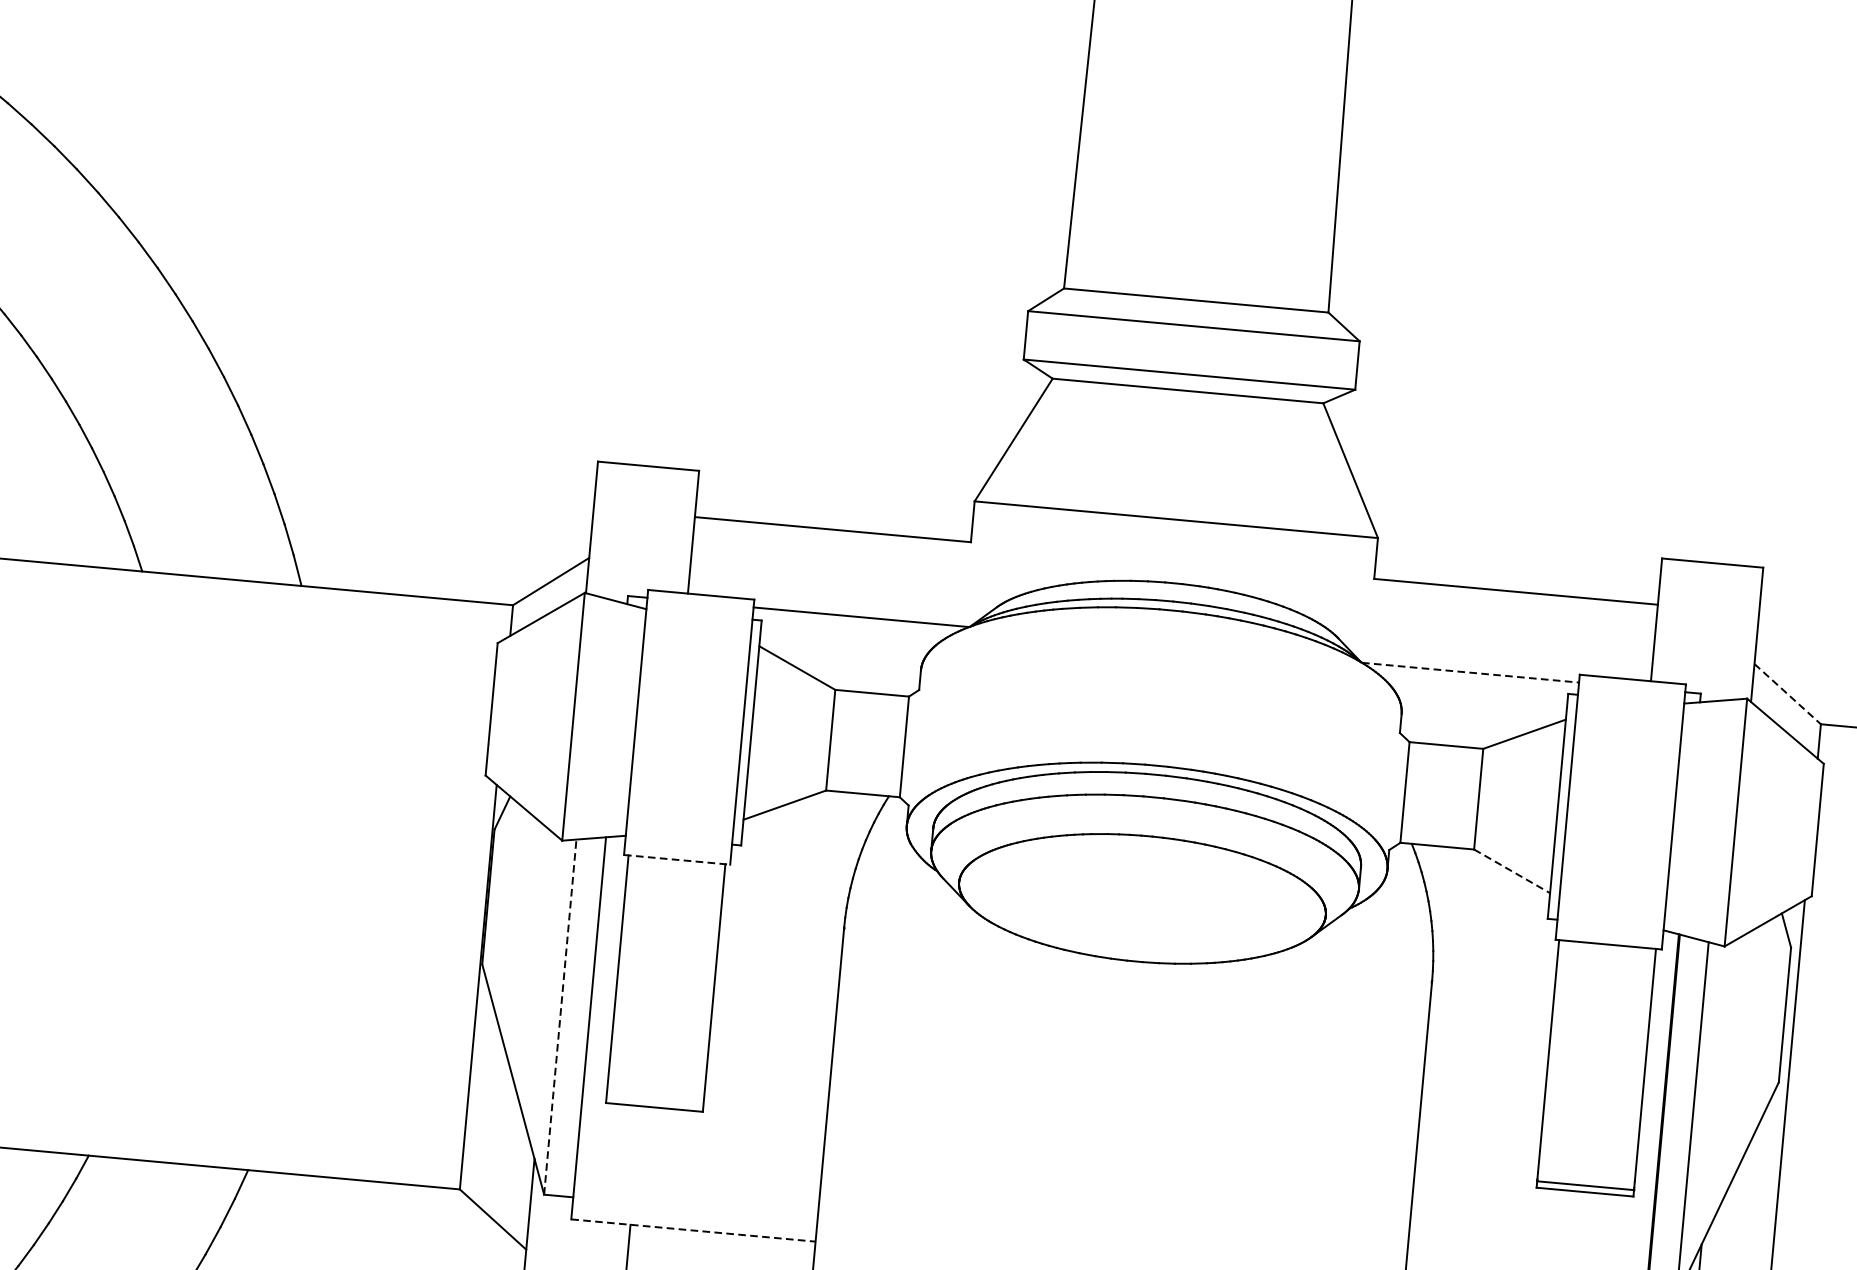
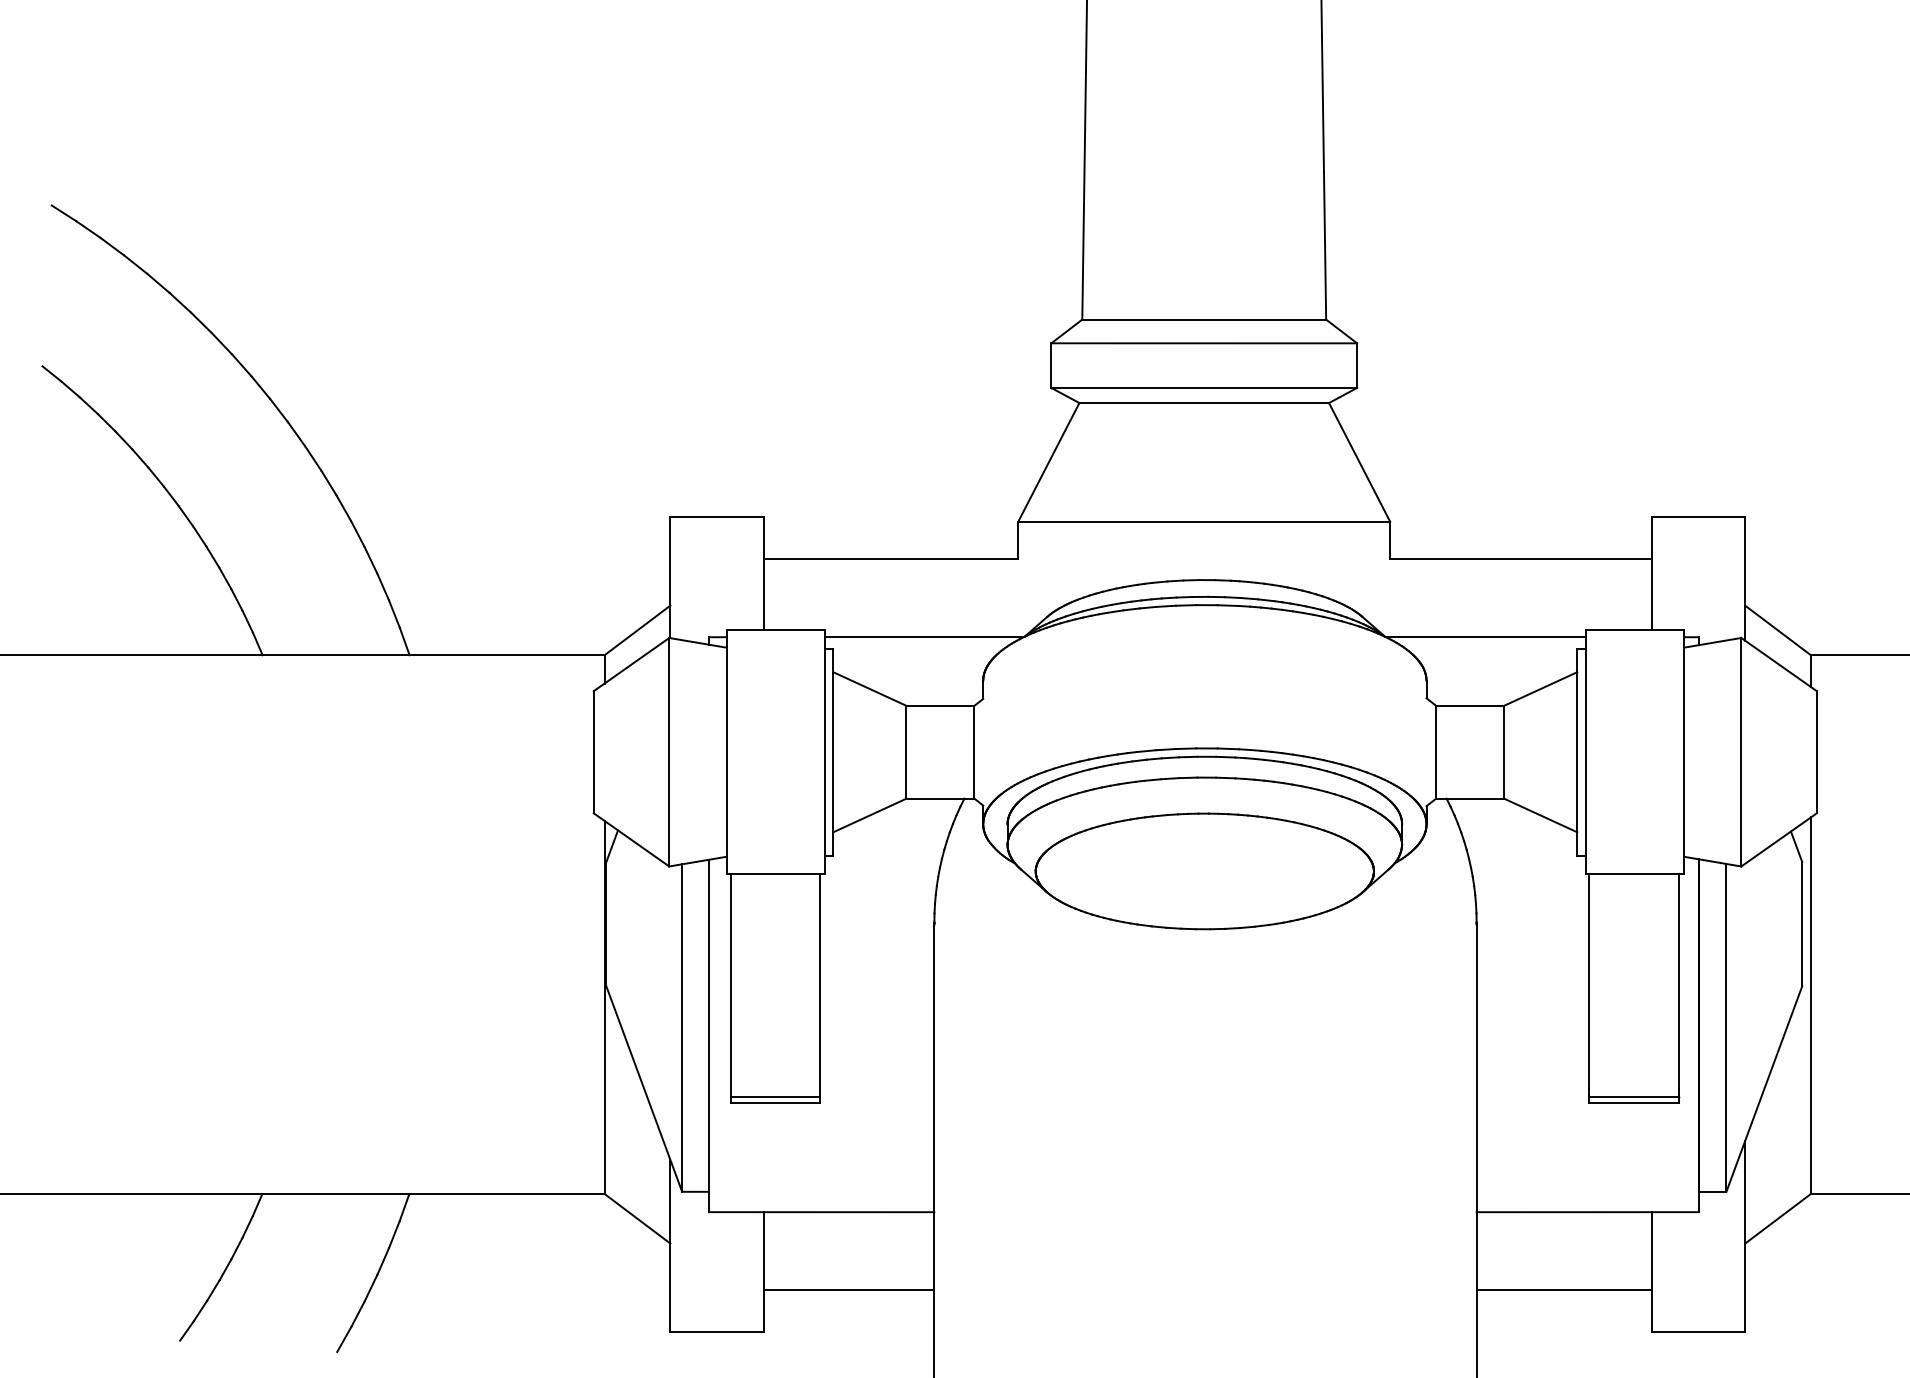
line: (1470, 673) -> (1486, 637), dashed -> solid
line: (1788, 694) -> (1778, 630), dashed -> solid
line: (676, 859) -> (775, 874), dashed -> solid
line: (1512, 871) -> (1541, 815), dashed -> solid
line: (560, 1017) -> (682, 1028), dashed -> solid
line: (654, 1100) -> (775, 1096), added
line: (693, 1230) -> (821, 1212), dashed -> solid

